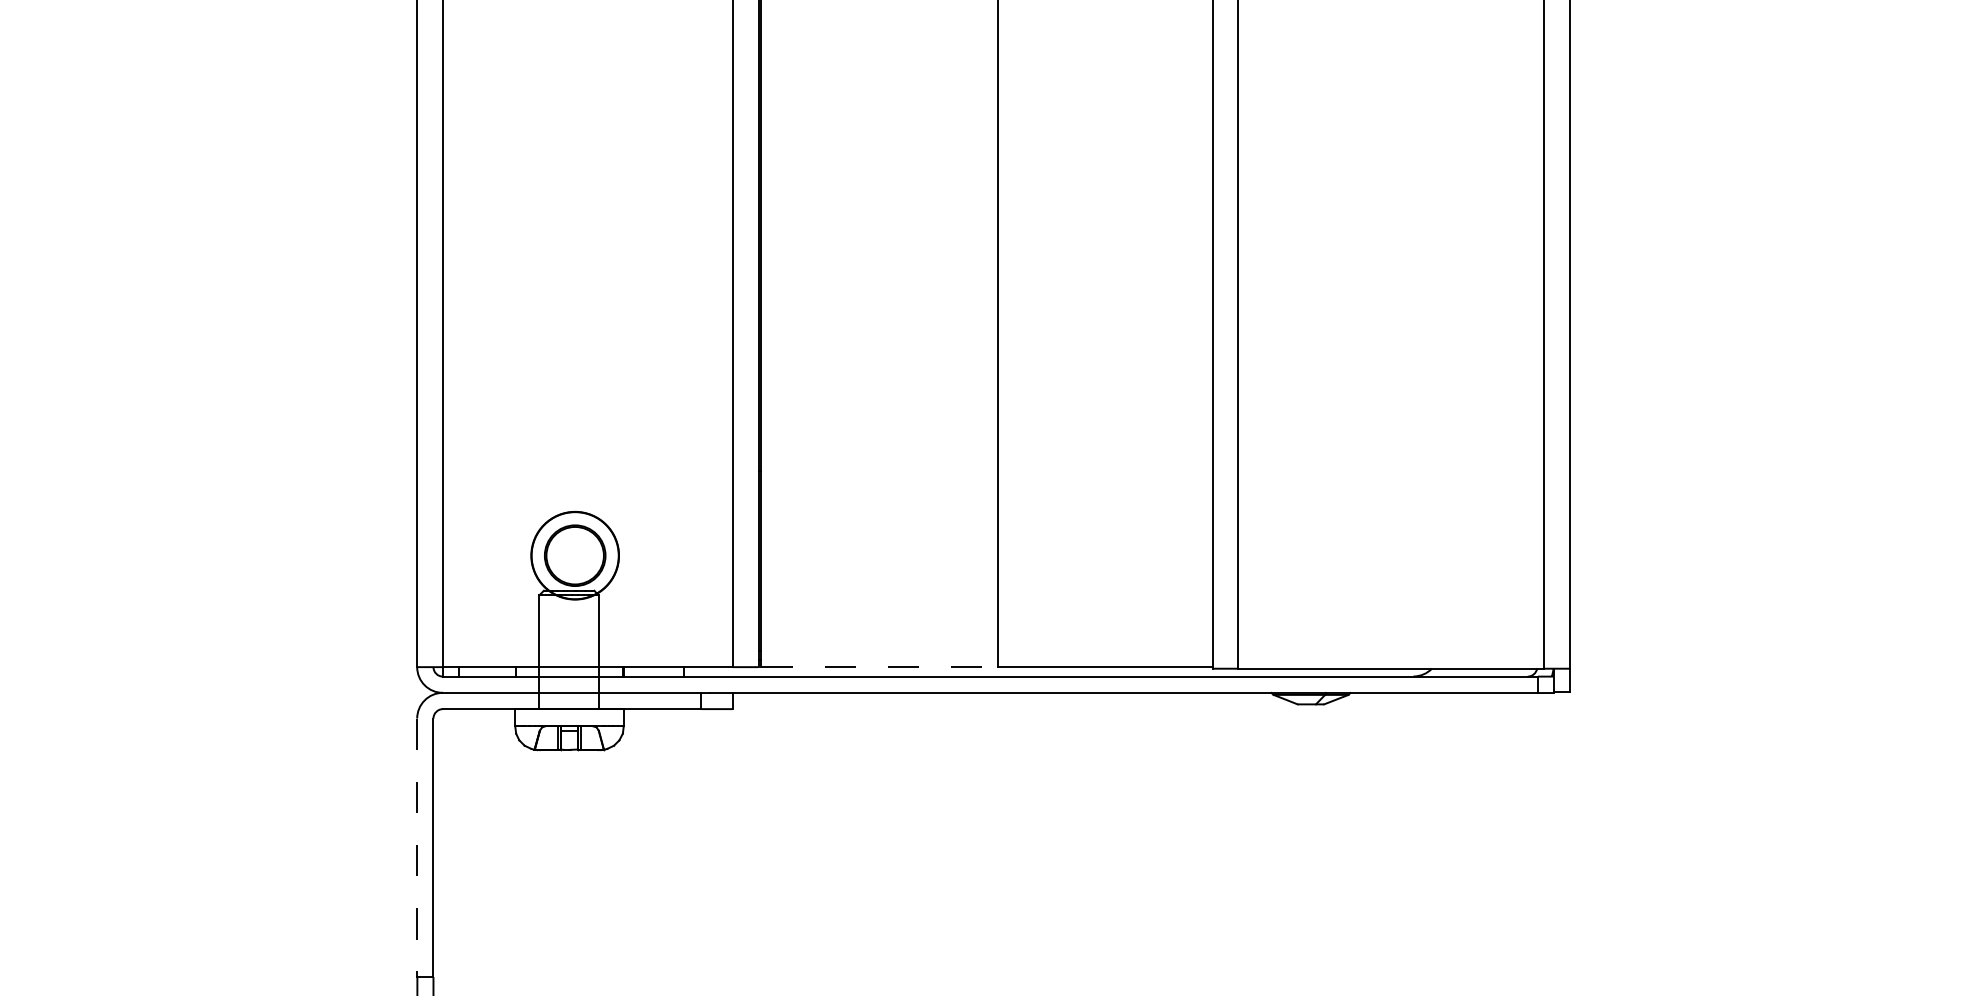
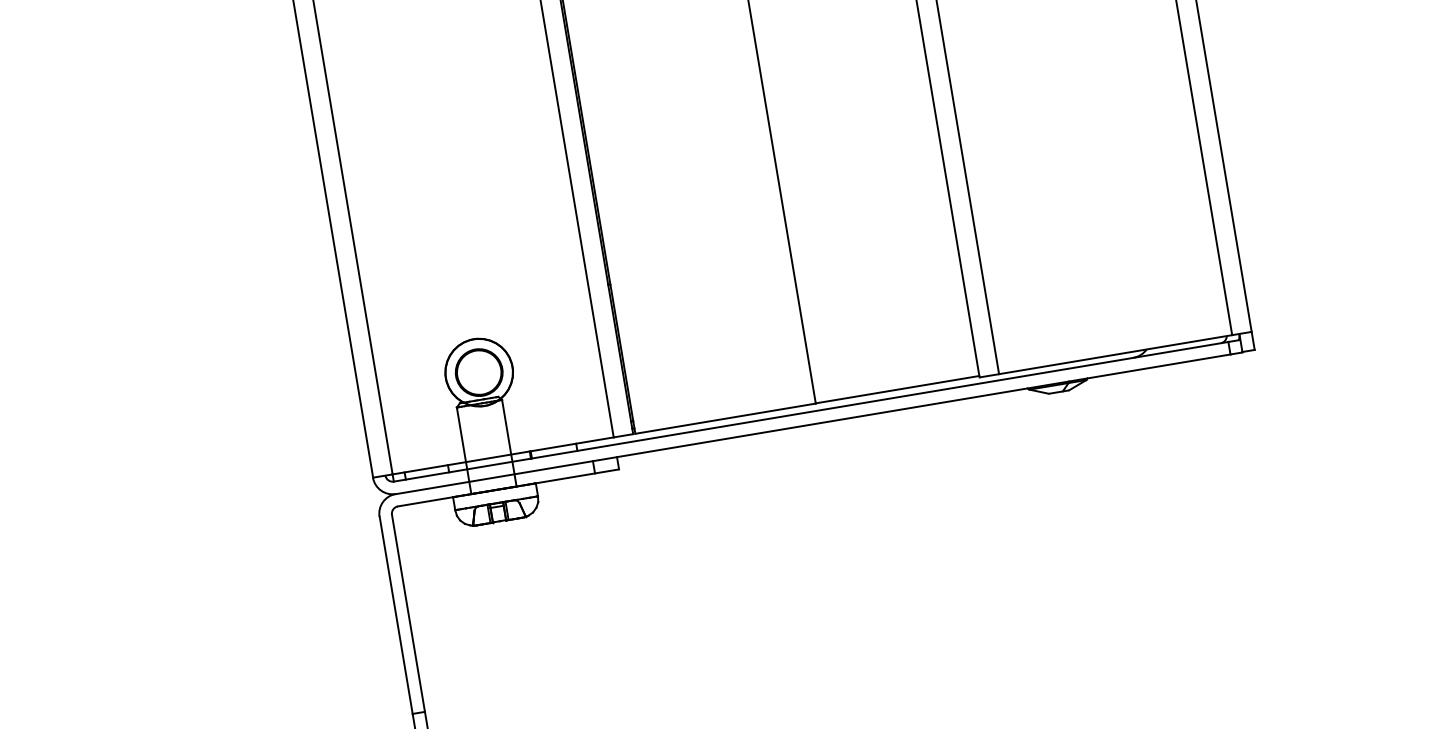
line: (880, 667) -> (726, 418), dashed -> solid
line: (417, 848) -> (396, 615), dashed -> solid

